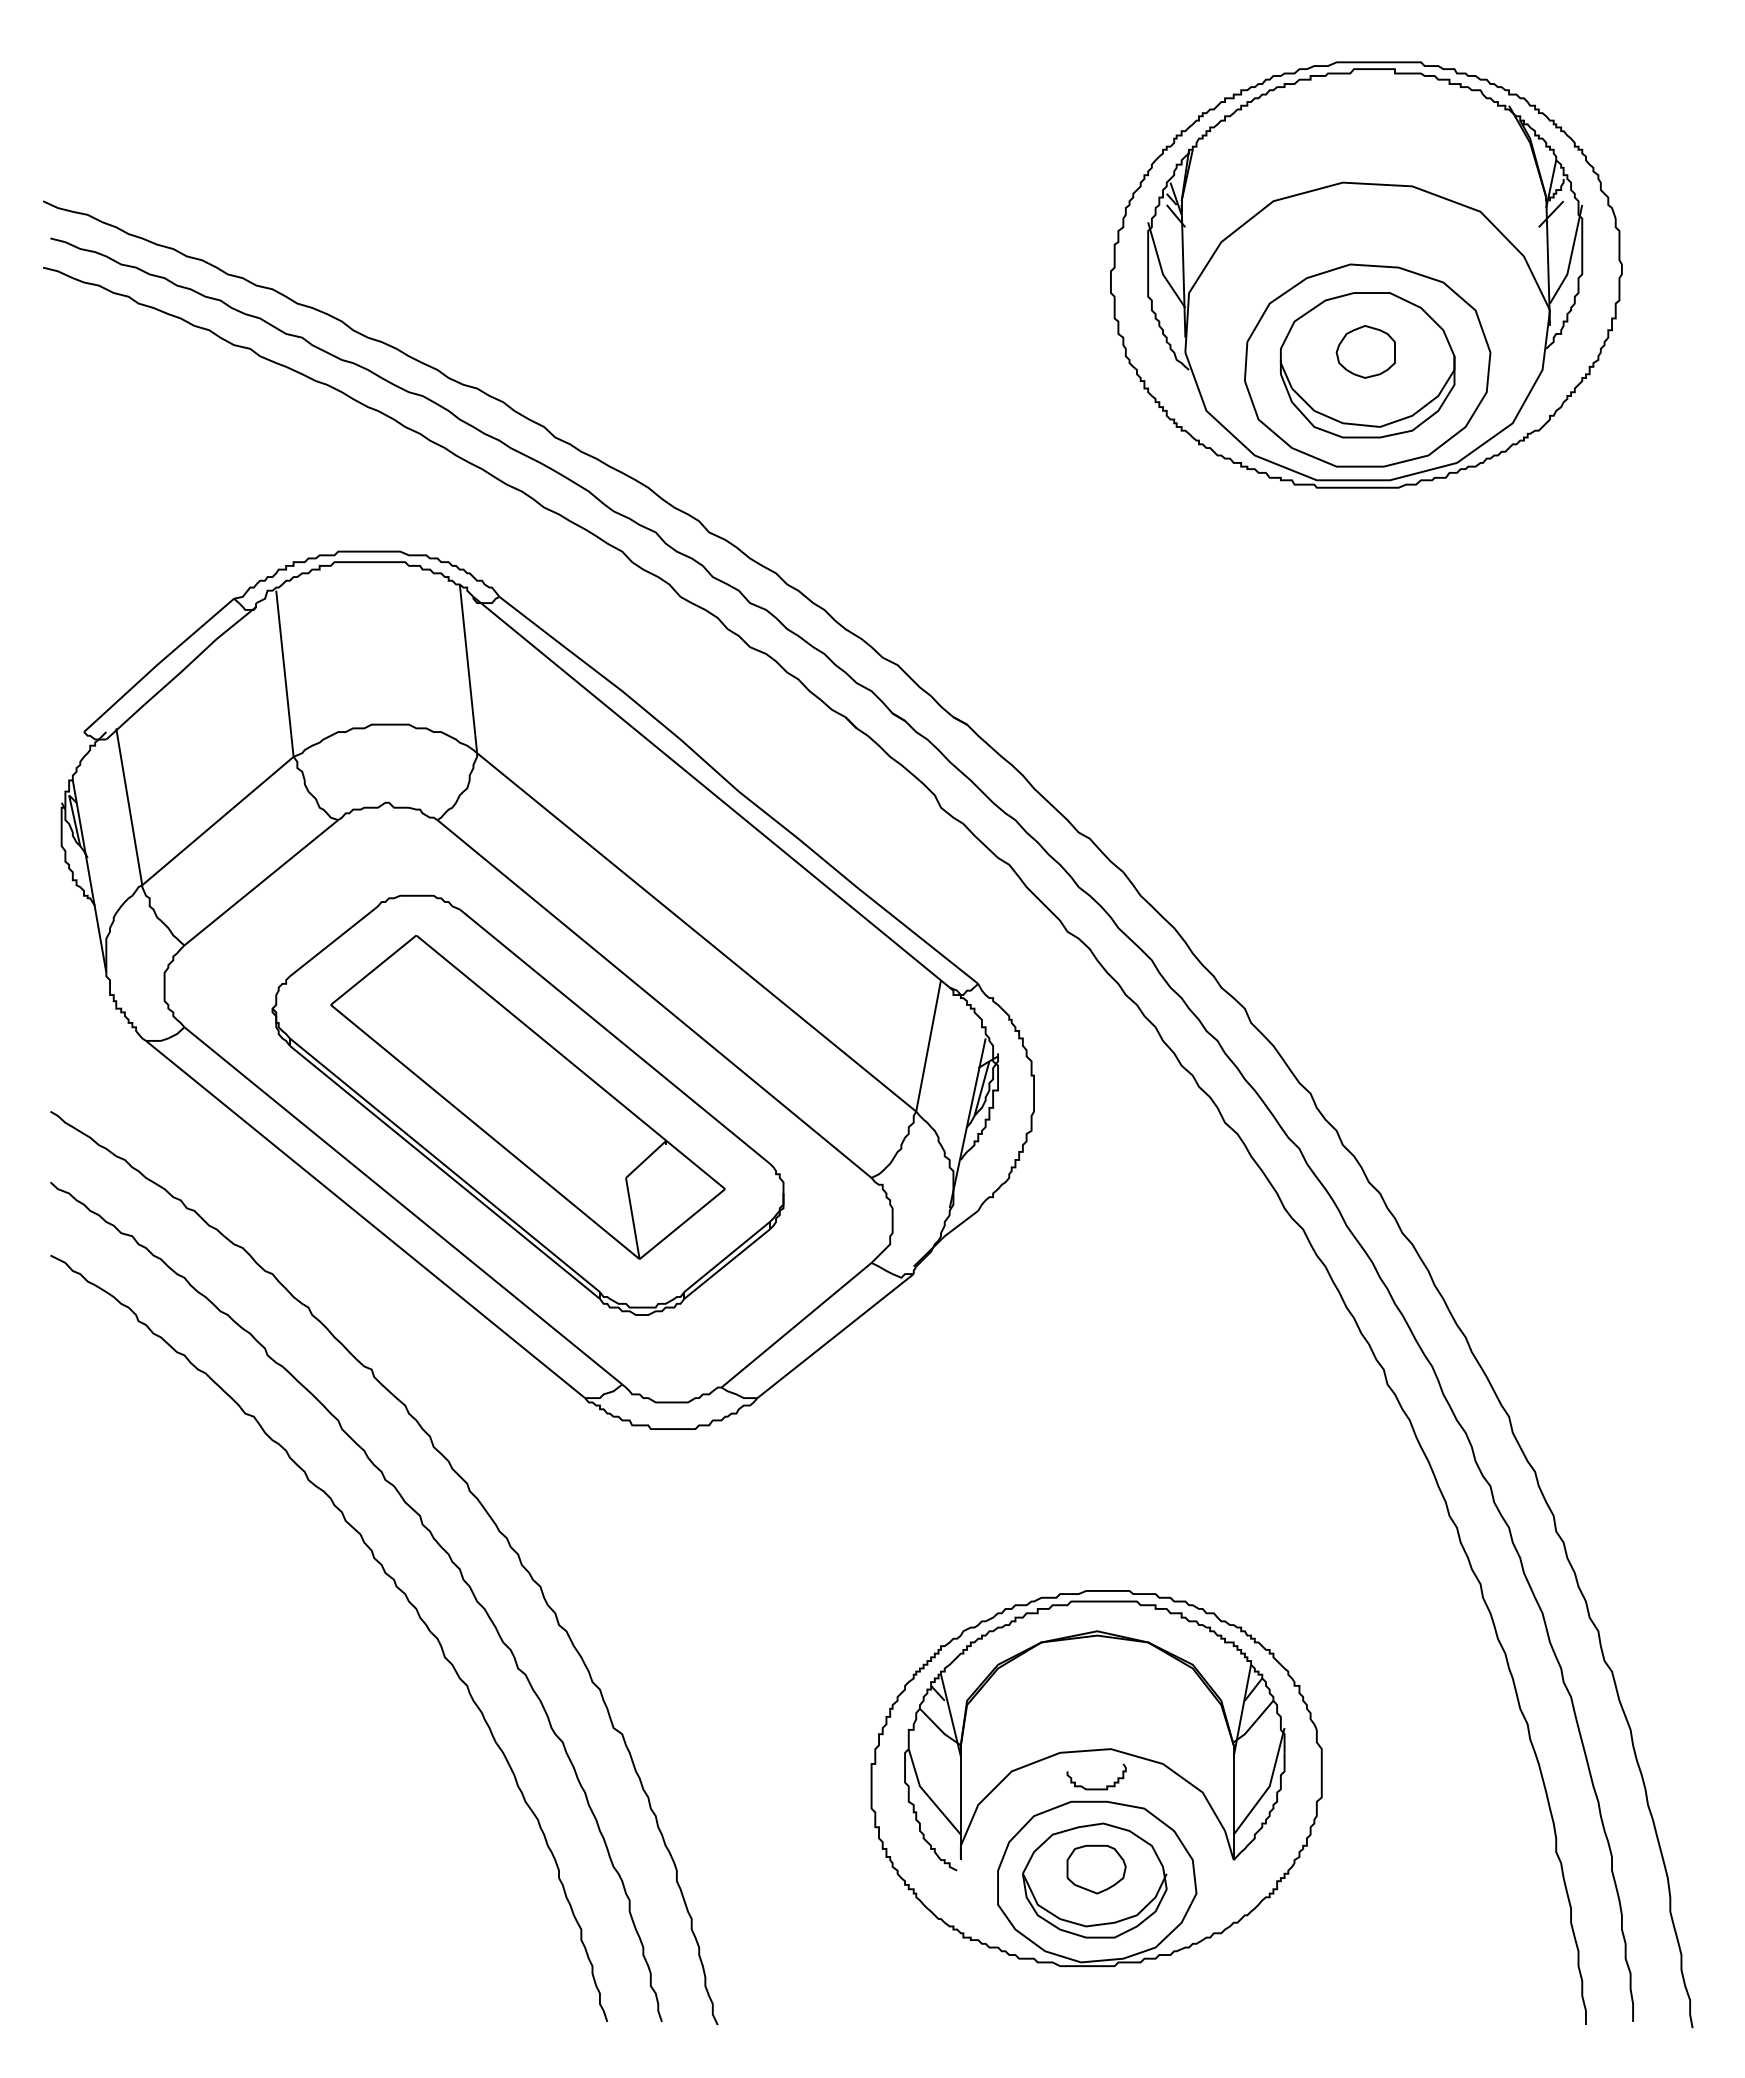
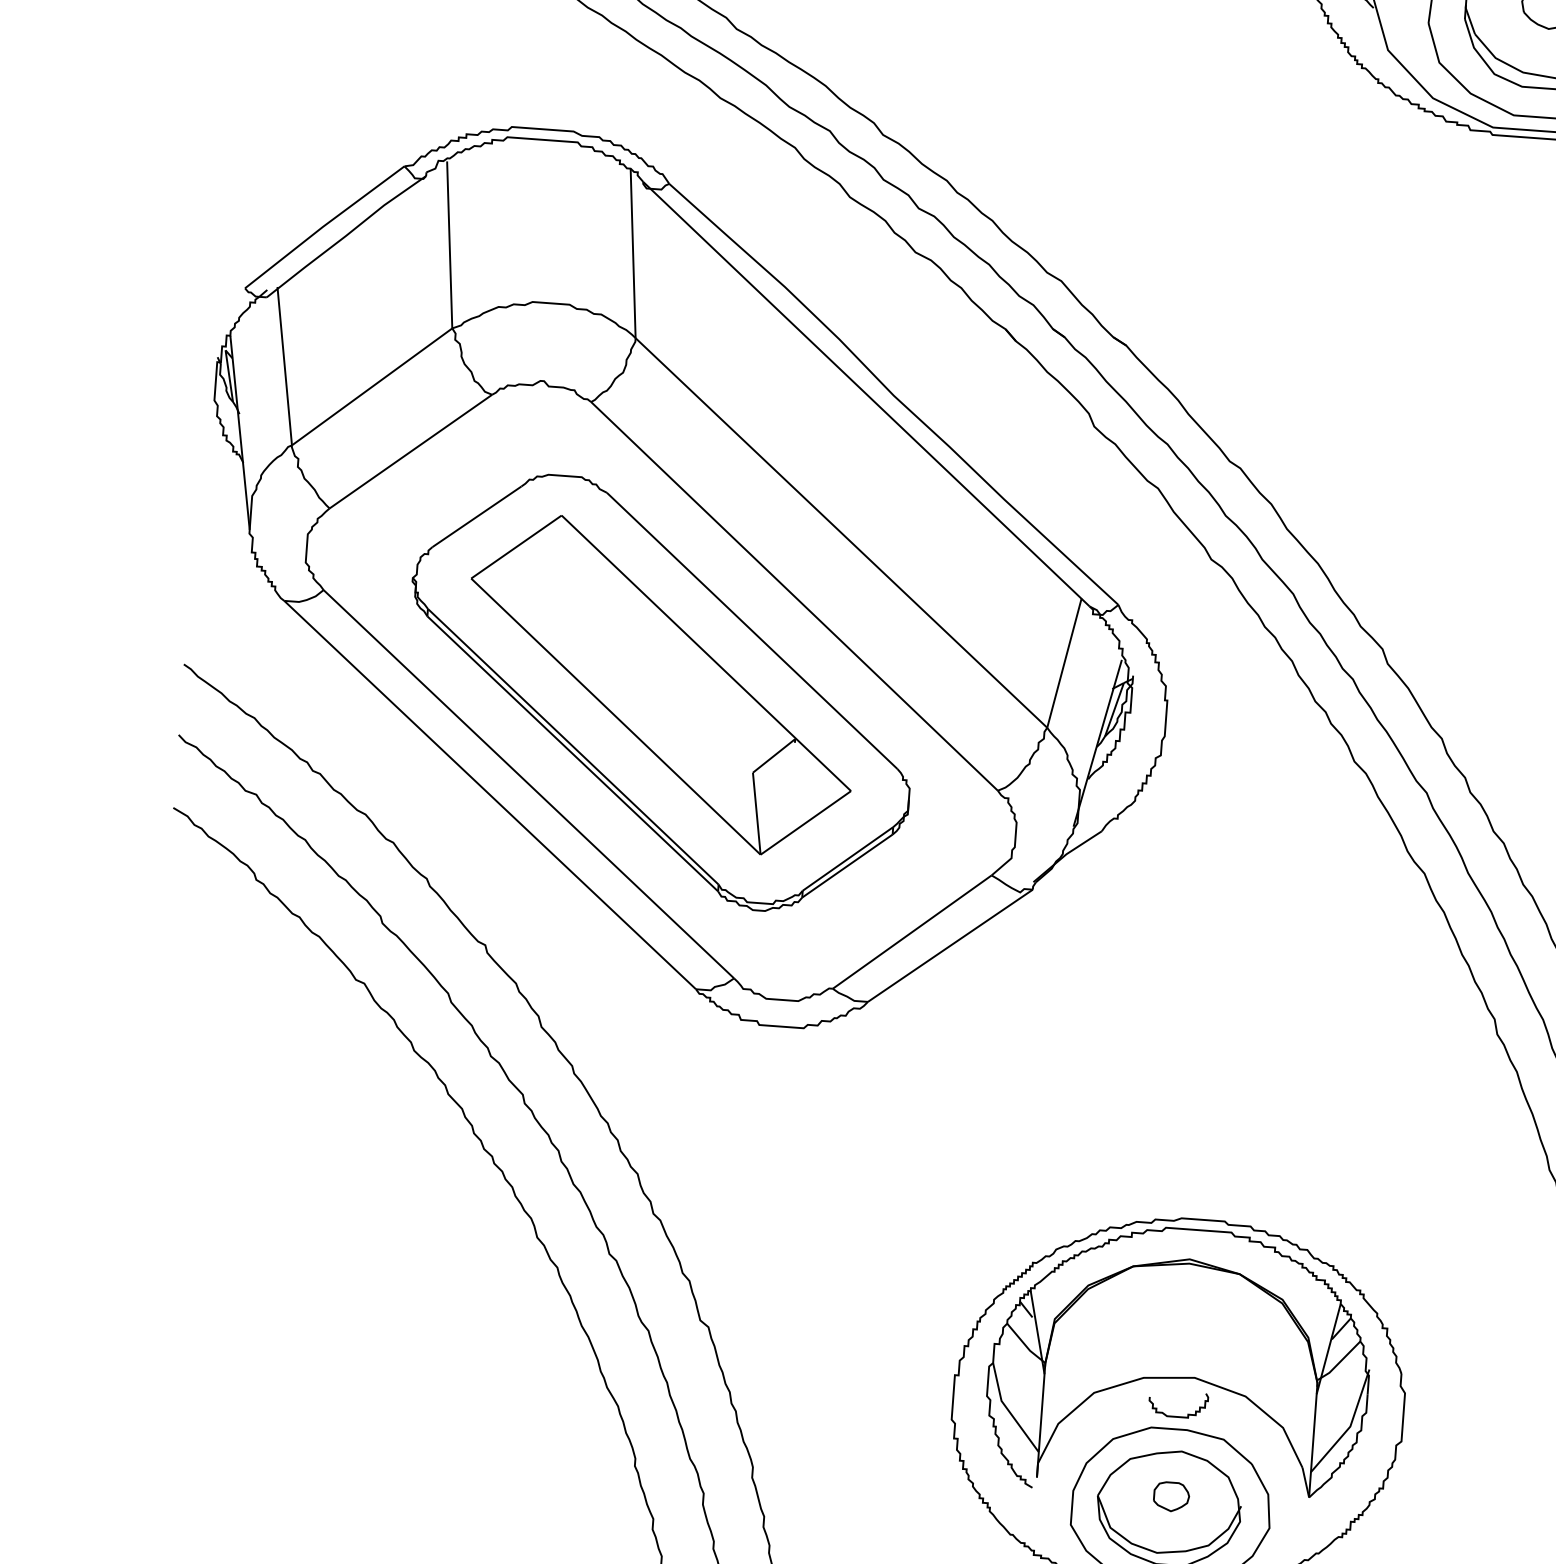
part: (1096, 1869) -> (1171, 1496), size x0.6

